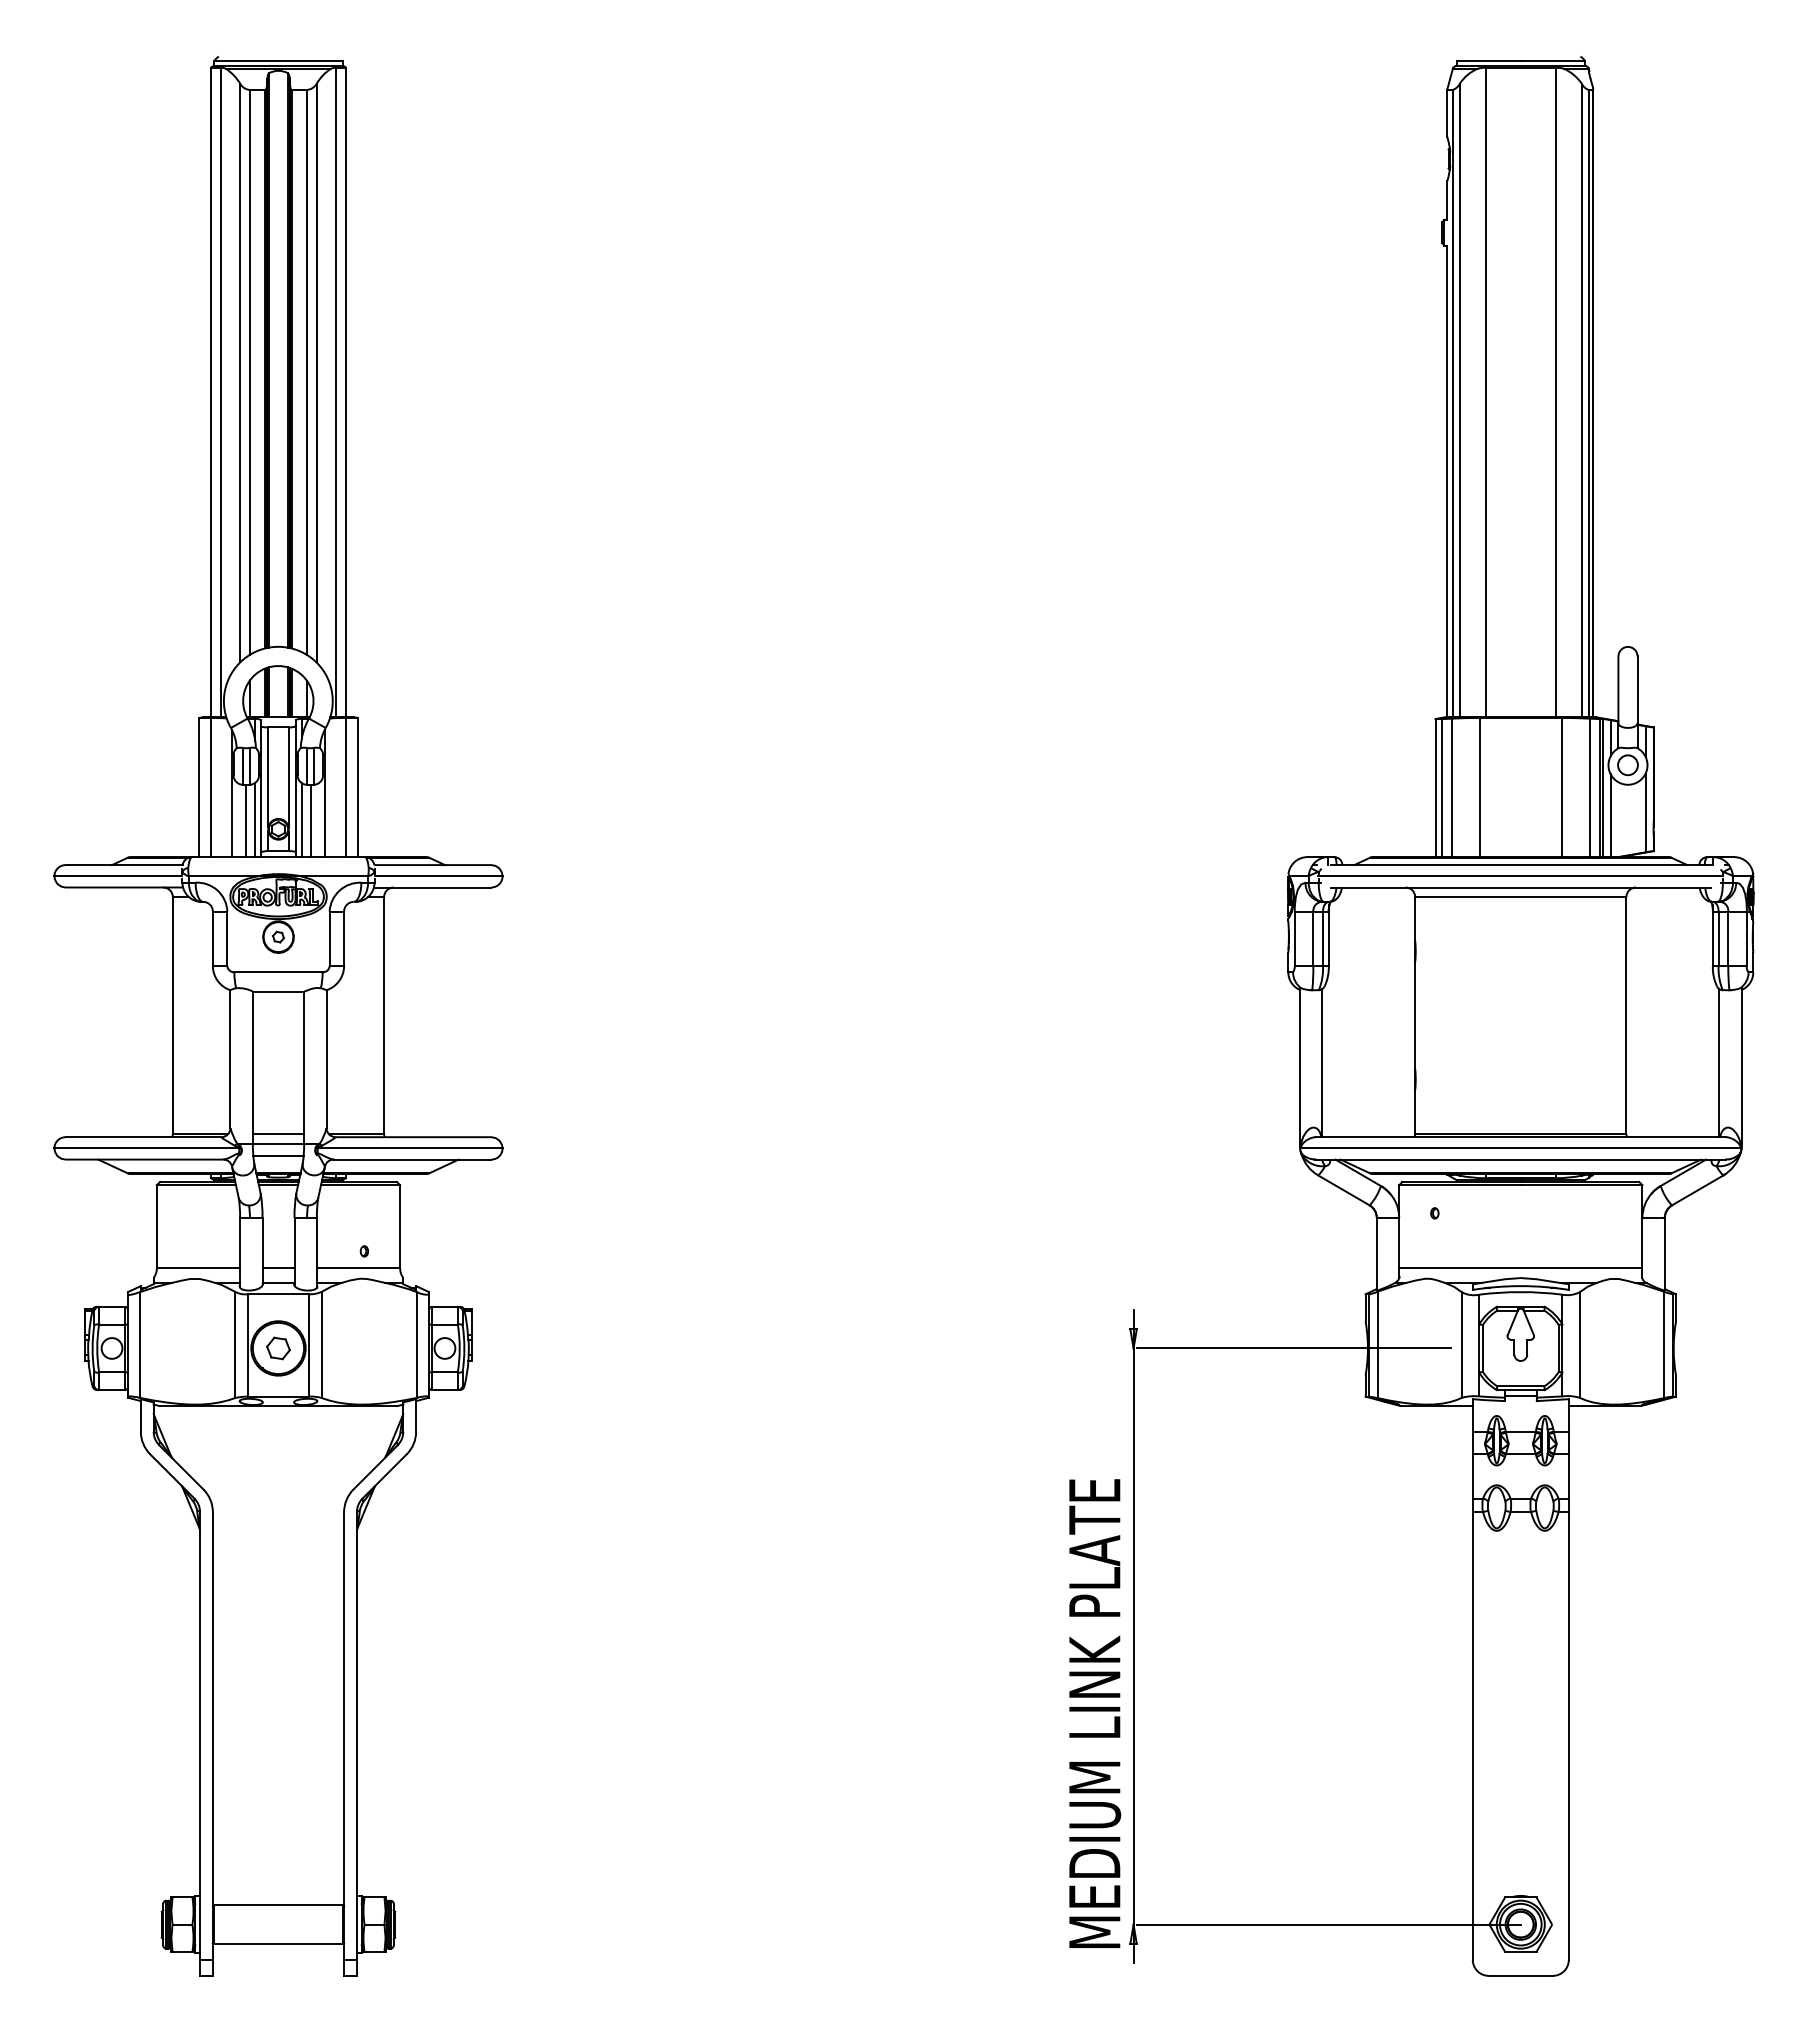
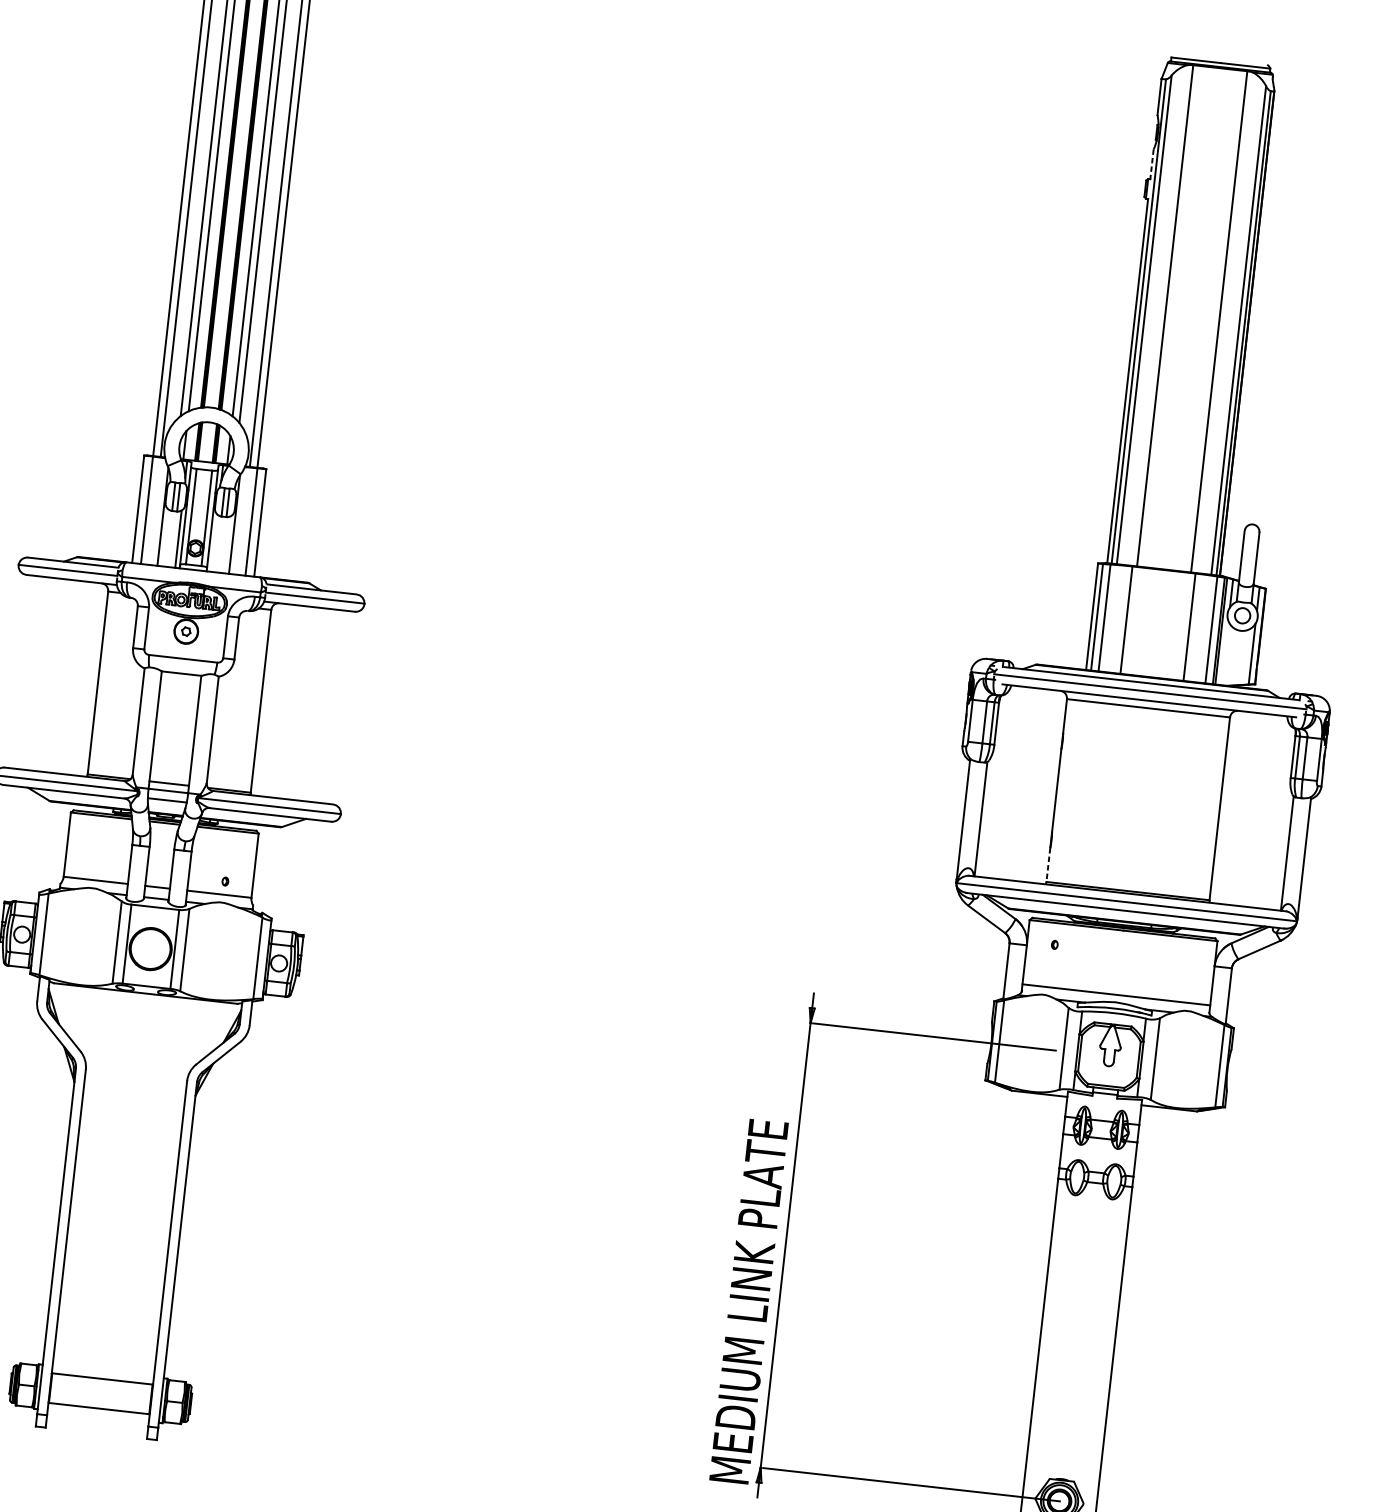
line: (1447, 201) -> (1152, 165), solid -> dashed
line: (1610, 815) -> (1224, 653), removed
line: (246, 820) -> (171, 538), removed
line: (301, 820) -> (214, 543), removed
line: (310, 820) -> (221, 544), removed
line: (1415, 1112) -> (1048, 865), solid -> dashed
part: (278, 1348) -> (150, 949), removed

